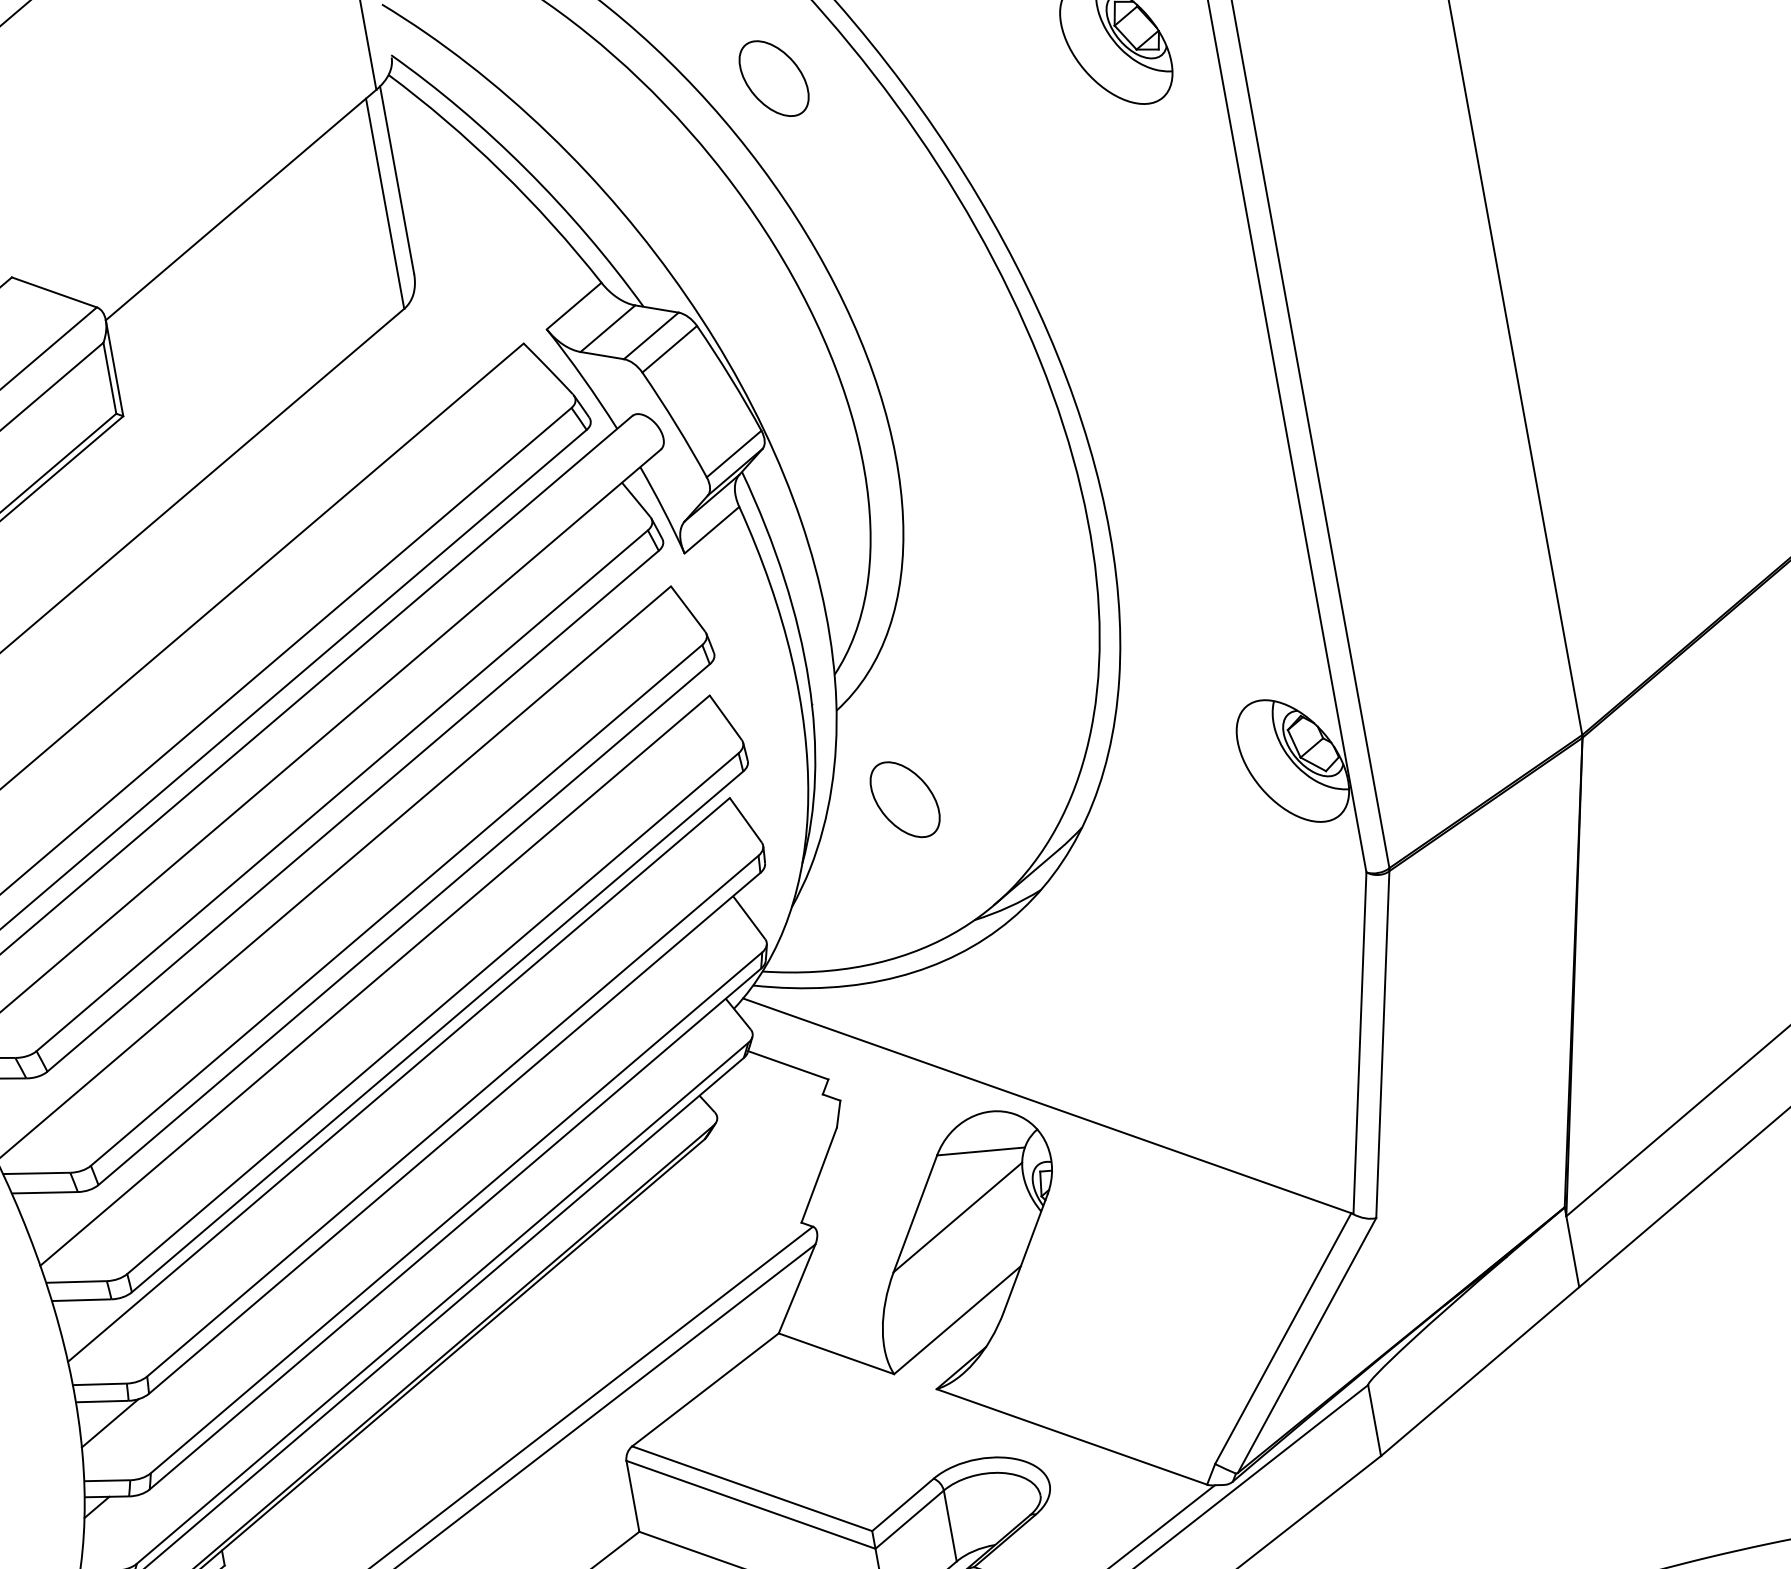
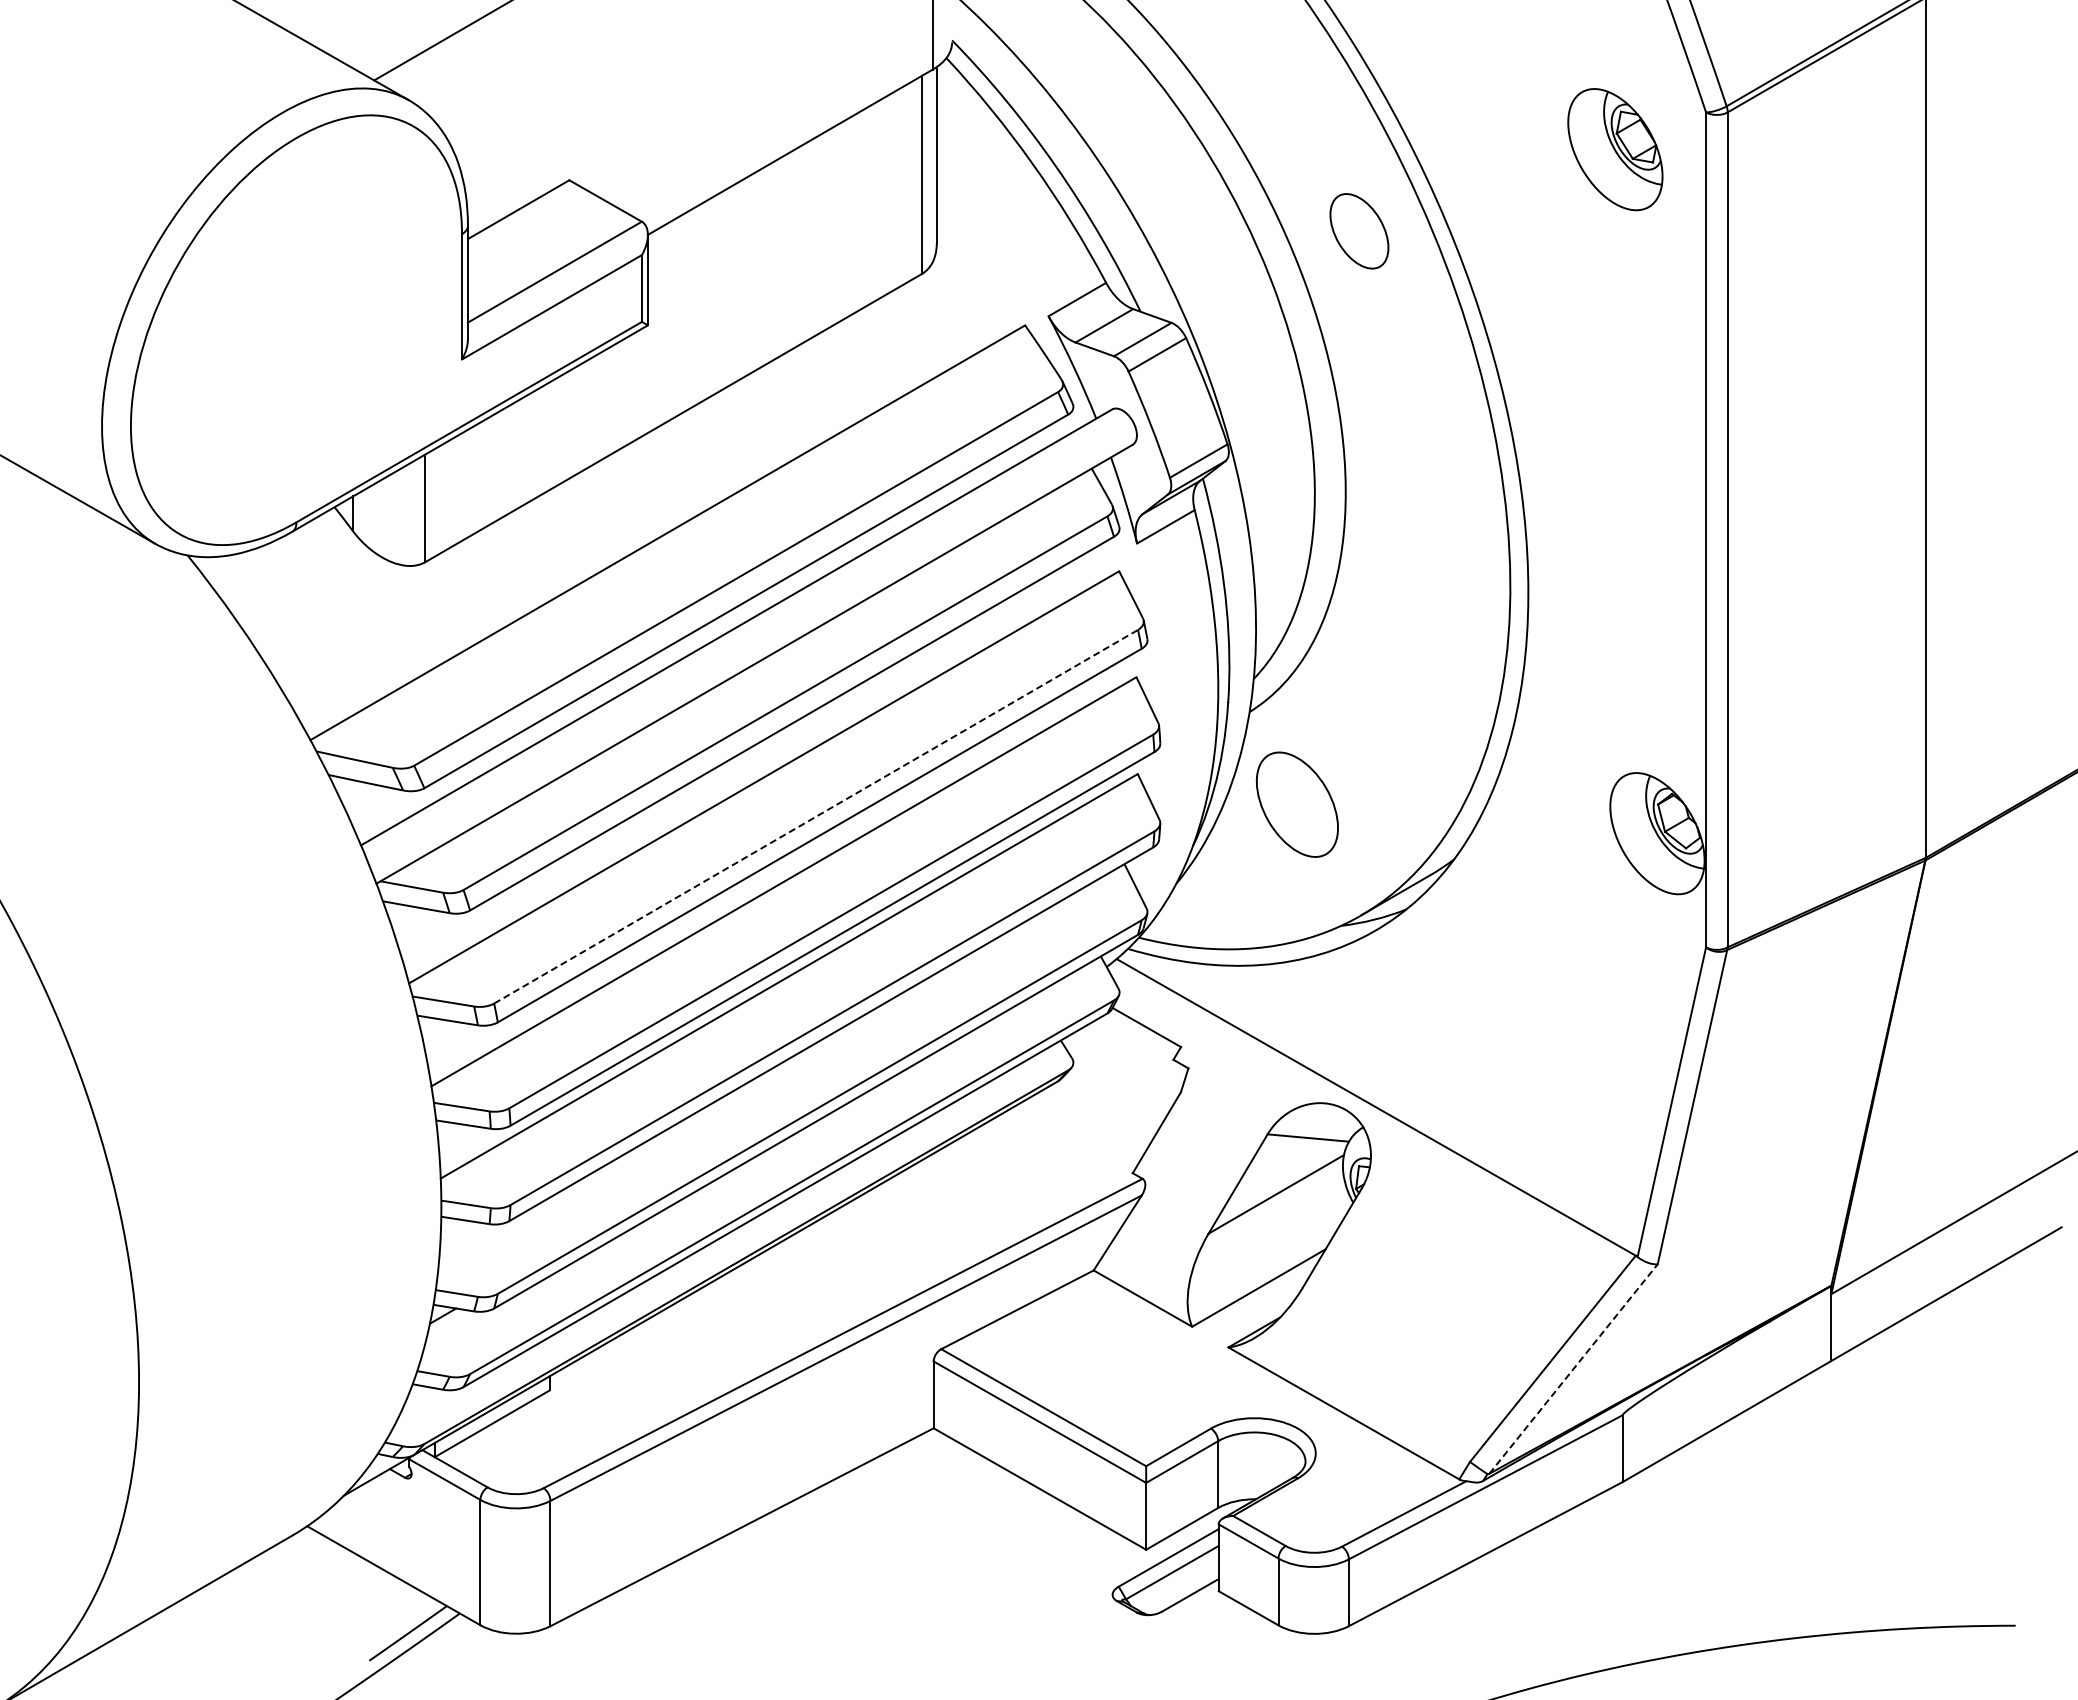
part: (774, 78) -> (1359, 231), moved
part: (905, 799) -> (1297, 804), size x1.4
line: (396, 905) -> (816, 816), solid -> dashed
line: (1306, 1344) -> (1573, 1368), solid -> dashed
line: (109, 1423) -> (468, 1241), removed

